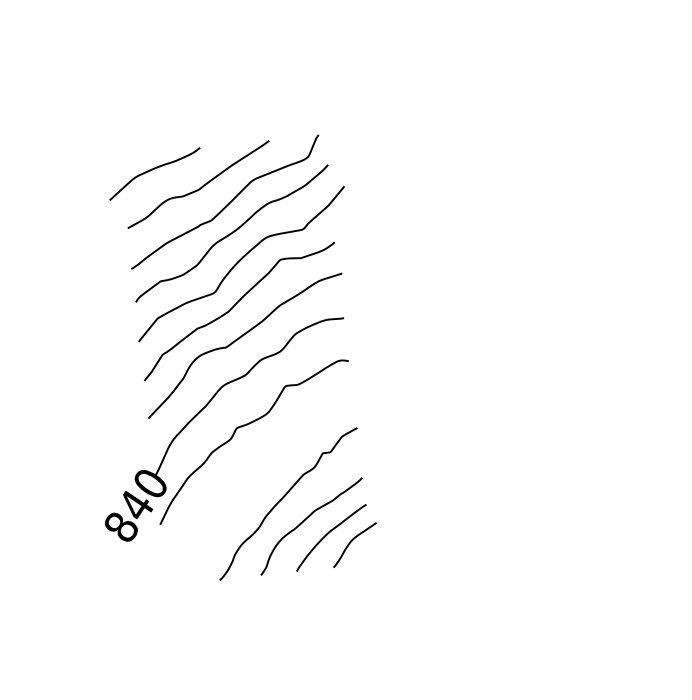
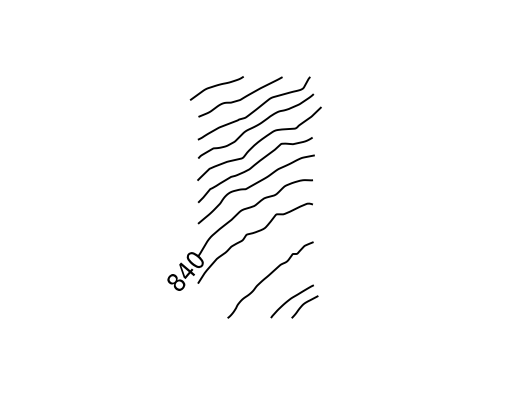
curve: (306, 520) -> (279, 290), removed

